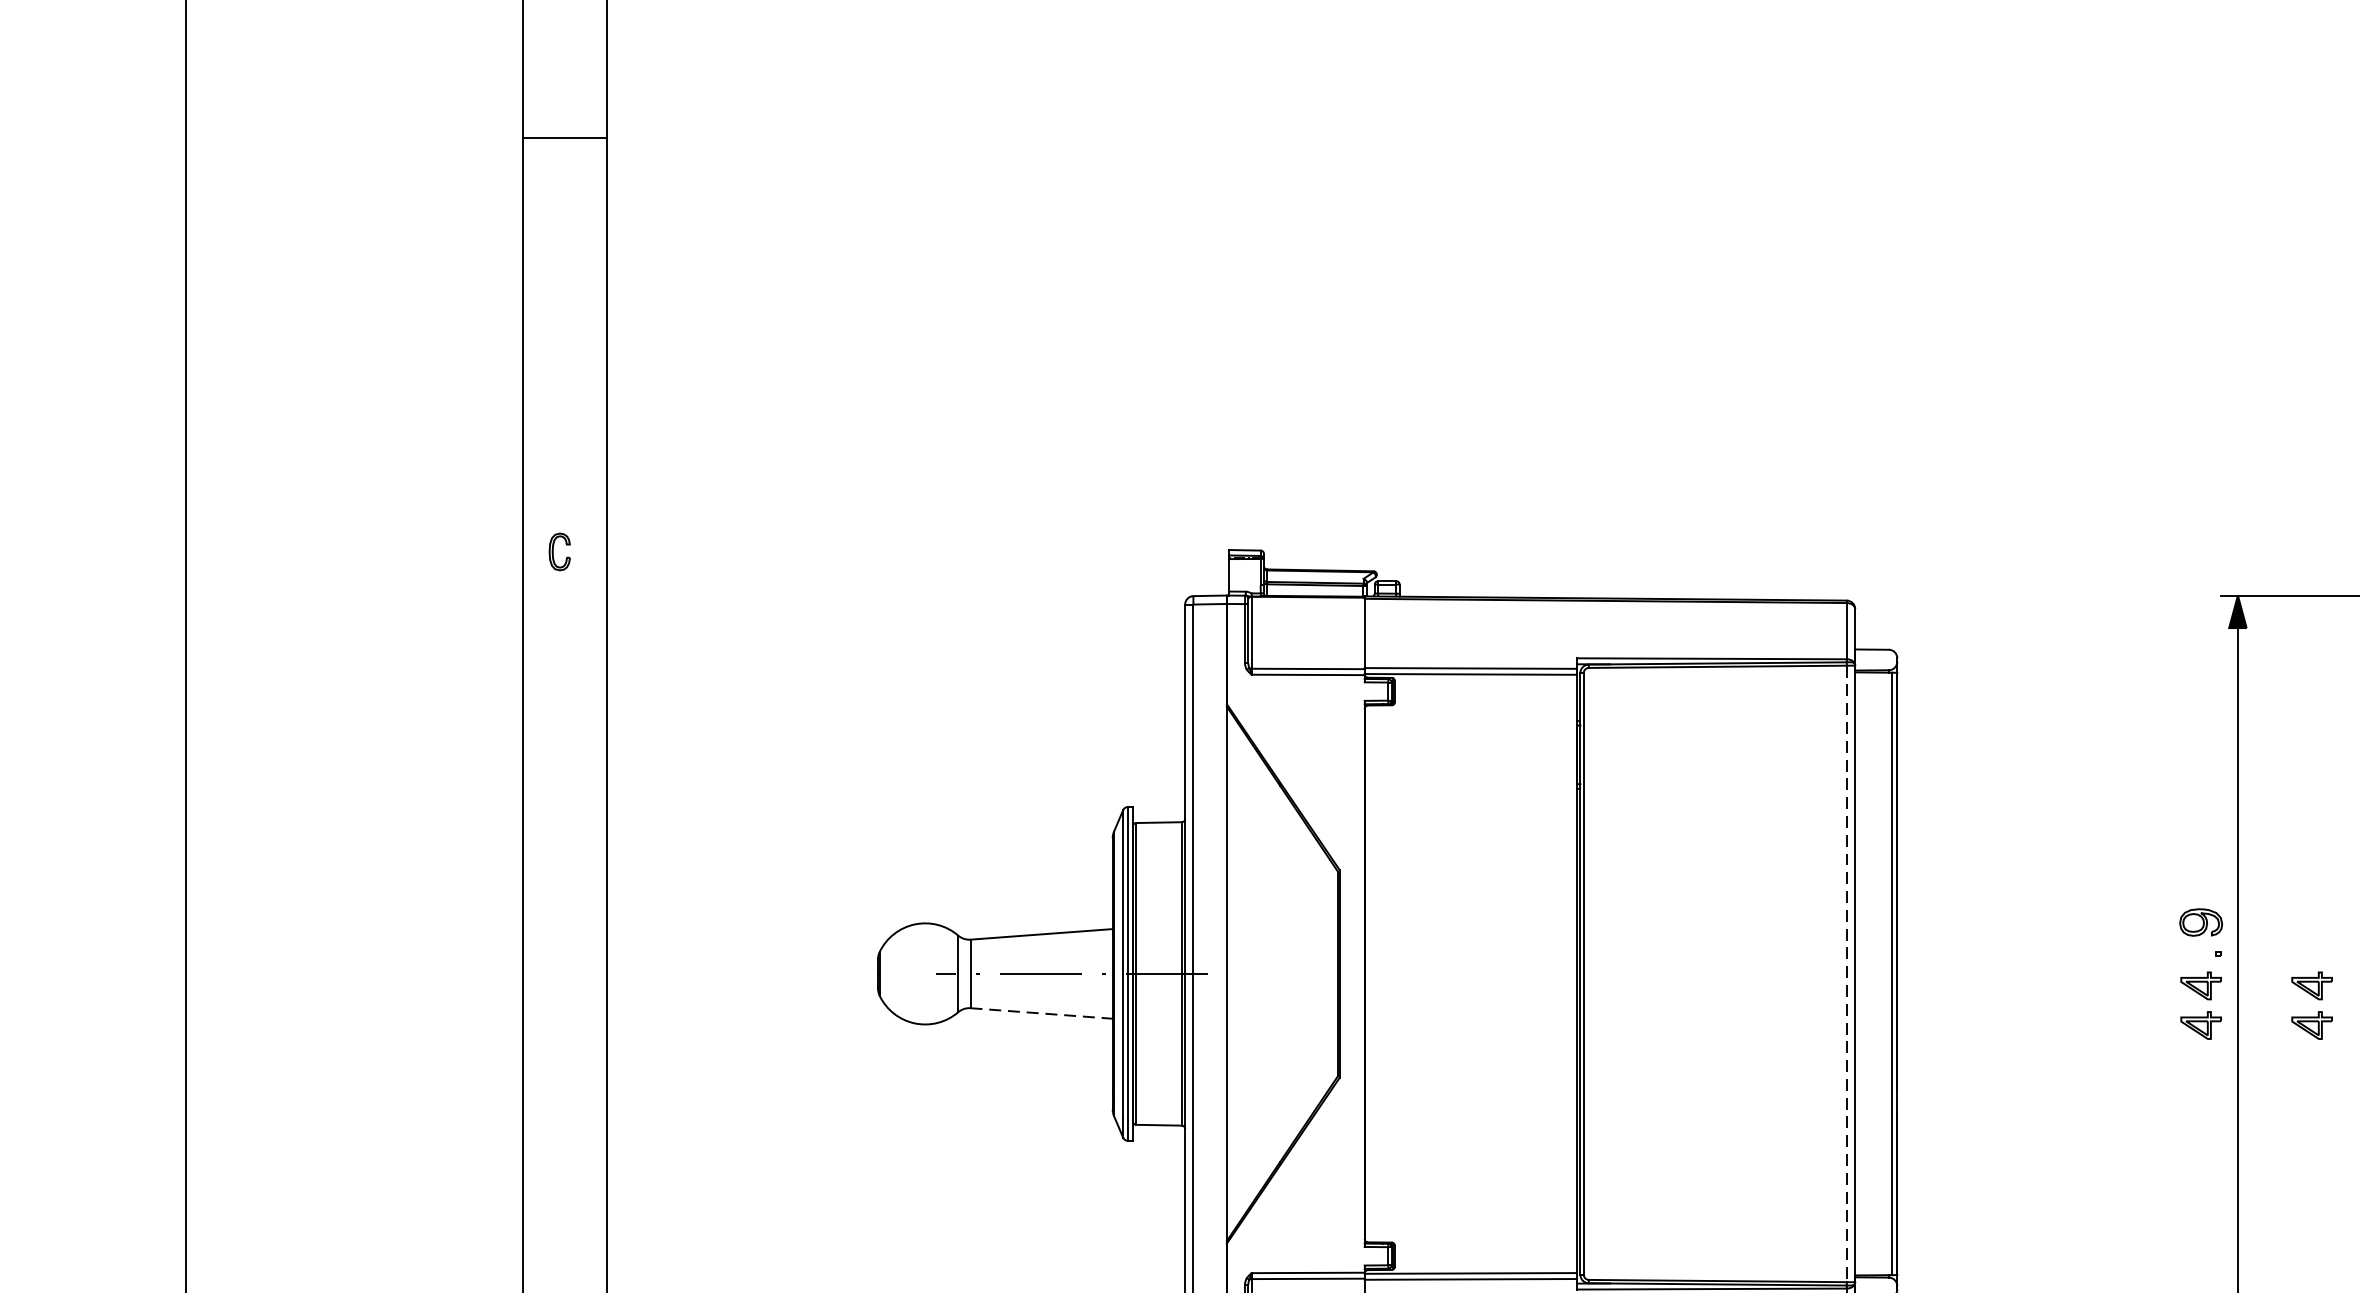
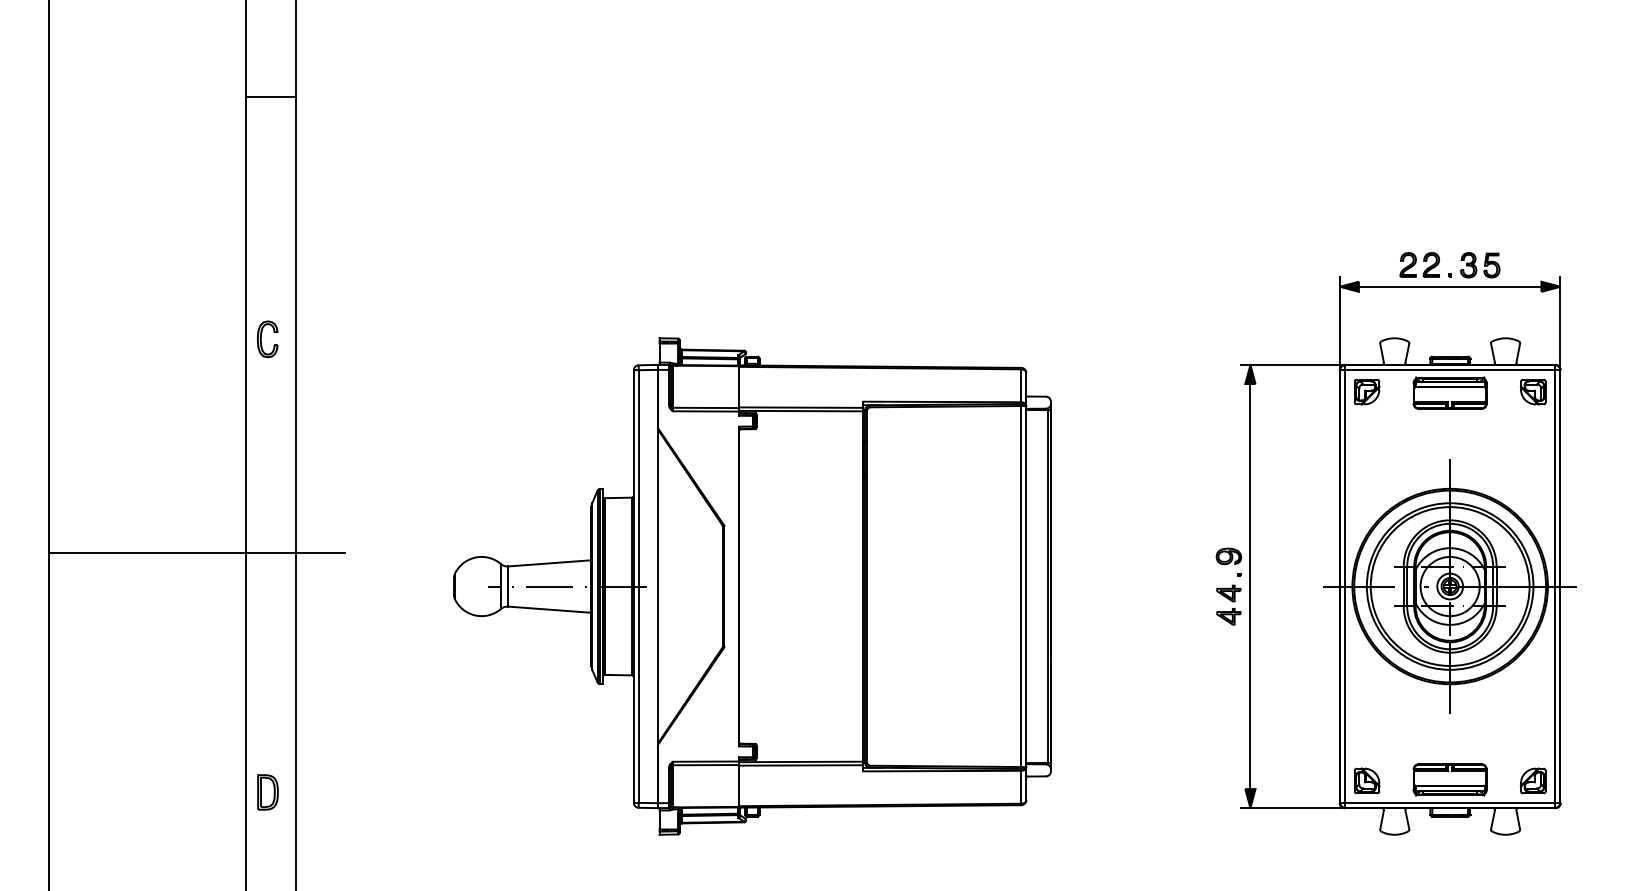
part: (559, 552) -> (267, 339), size x1.67
line: (438, 915) -> (196, 552), added
line: (1847, 973) -> (1021, 586), dashed -> solid
part: (2311, 1004) -> (1293, 604), removed
line: (1041, 1013) -> (549, 609), dashed -> solid

